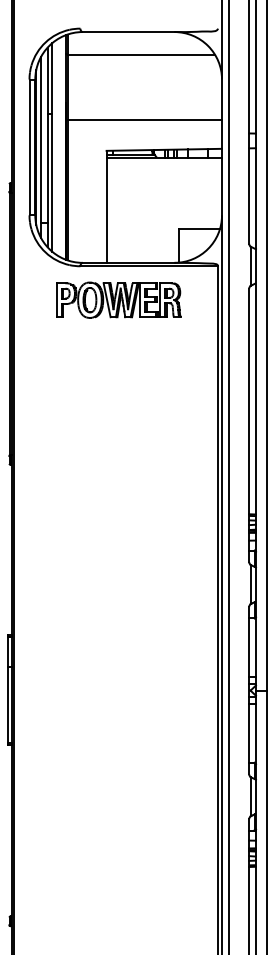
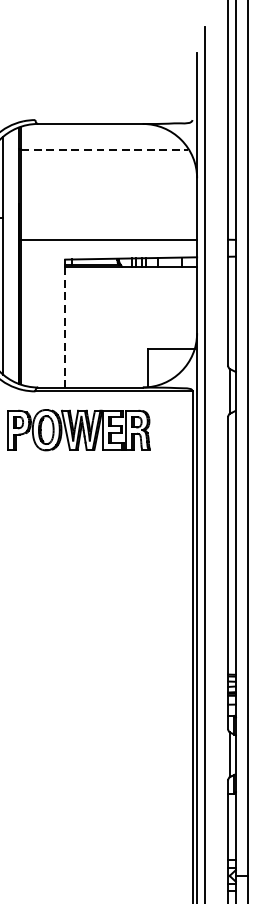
line: (141, 54) -> (105, 149), solid -> dashed
line: (143, 120) -> (107, 240), moved
line: (106, 210) -> (65, 327), solid -> dashed

